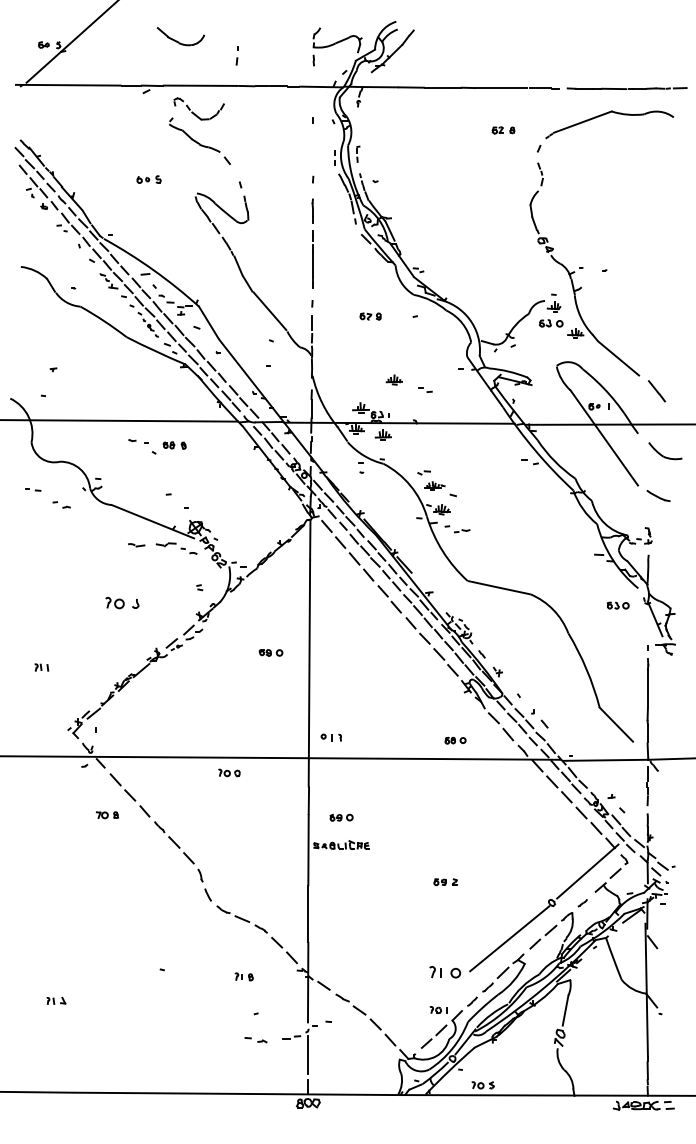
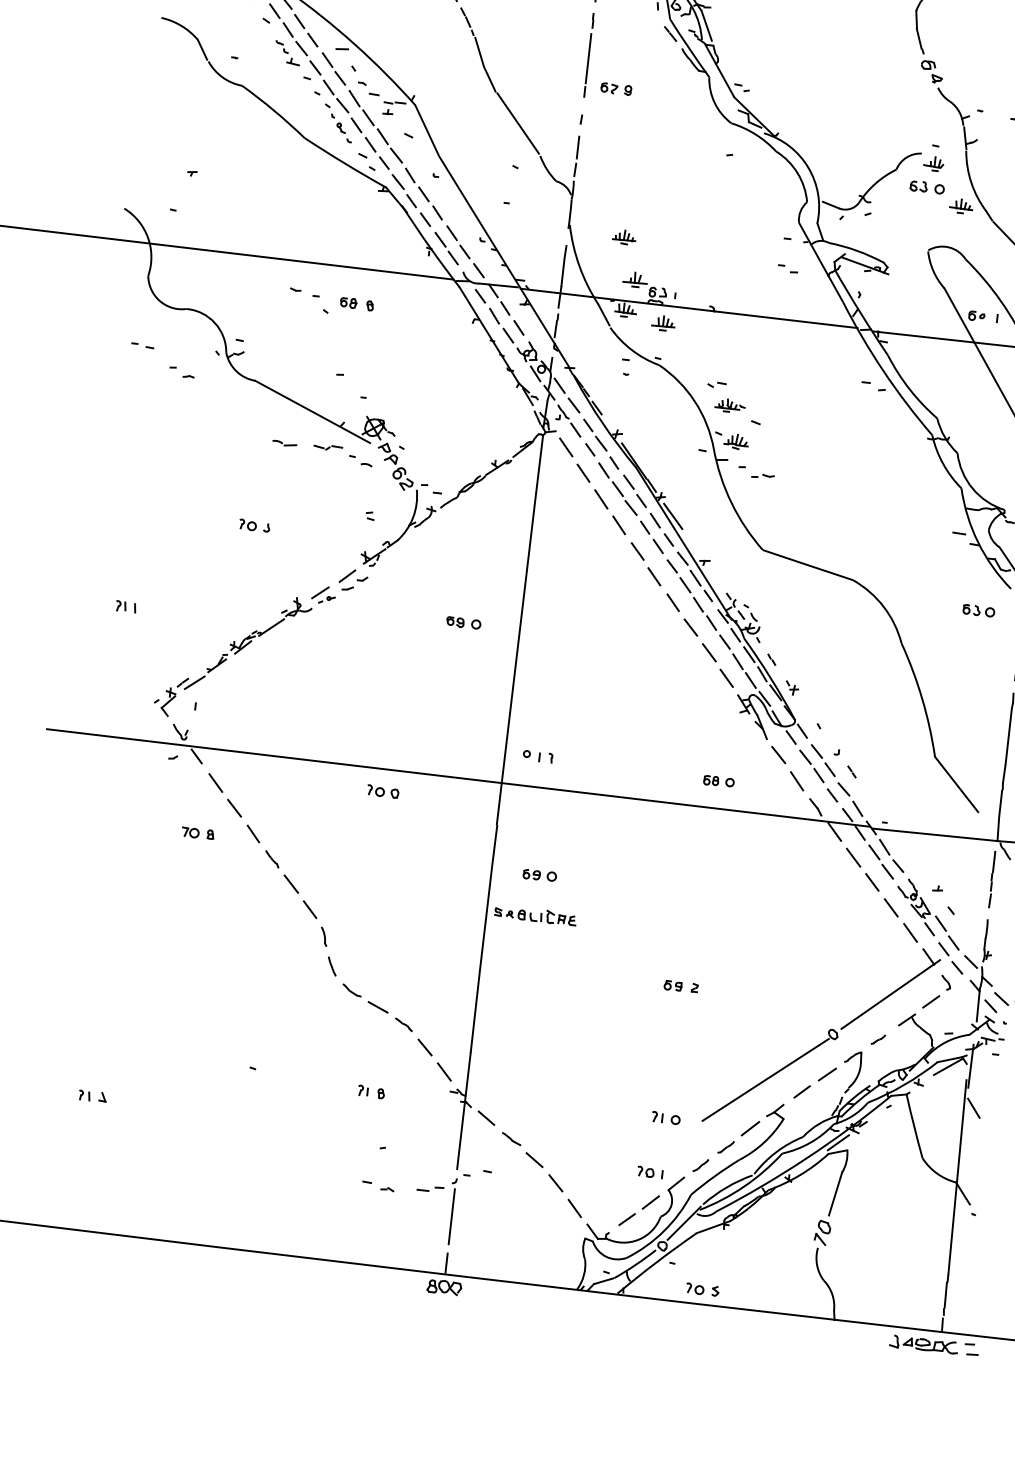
part: (370, 316) -> (616, 88), moved
part: (393, 379) -> (623, 236), moved
part: (425, 389) -> (788, 268), moved
part: (122, 602) -> (254, 524), size x0.62
part: (445, 971) -> (666, 1117), size x0.62

